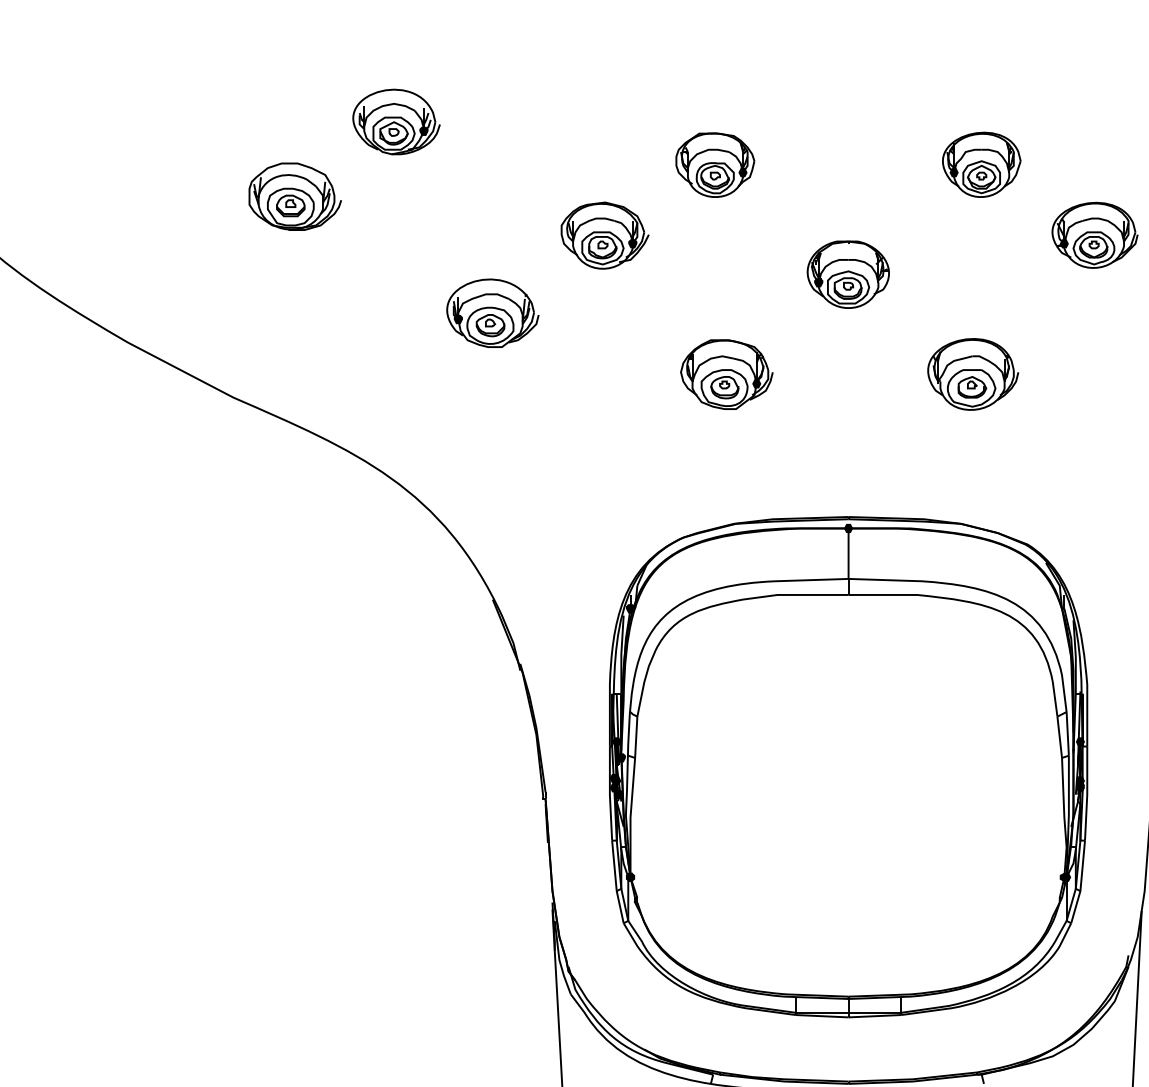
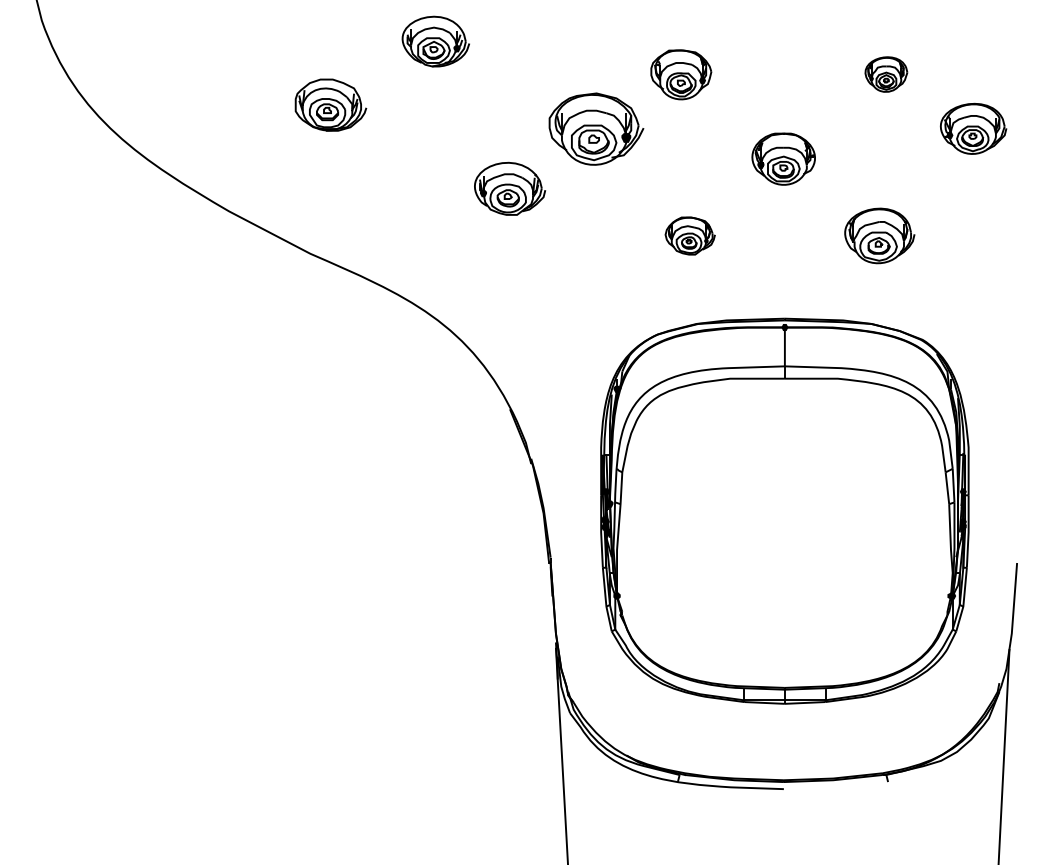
part: (981, 164) -> (886, 74), size x0.7
part: (294, 195) -> (330, 104), moved
part: (605, 234) -> (596, 128), size x1.4
part: (727, 373) -> (690, 235), size x0.7
part: (848, 766) -> (784, 510), moved

